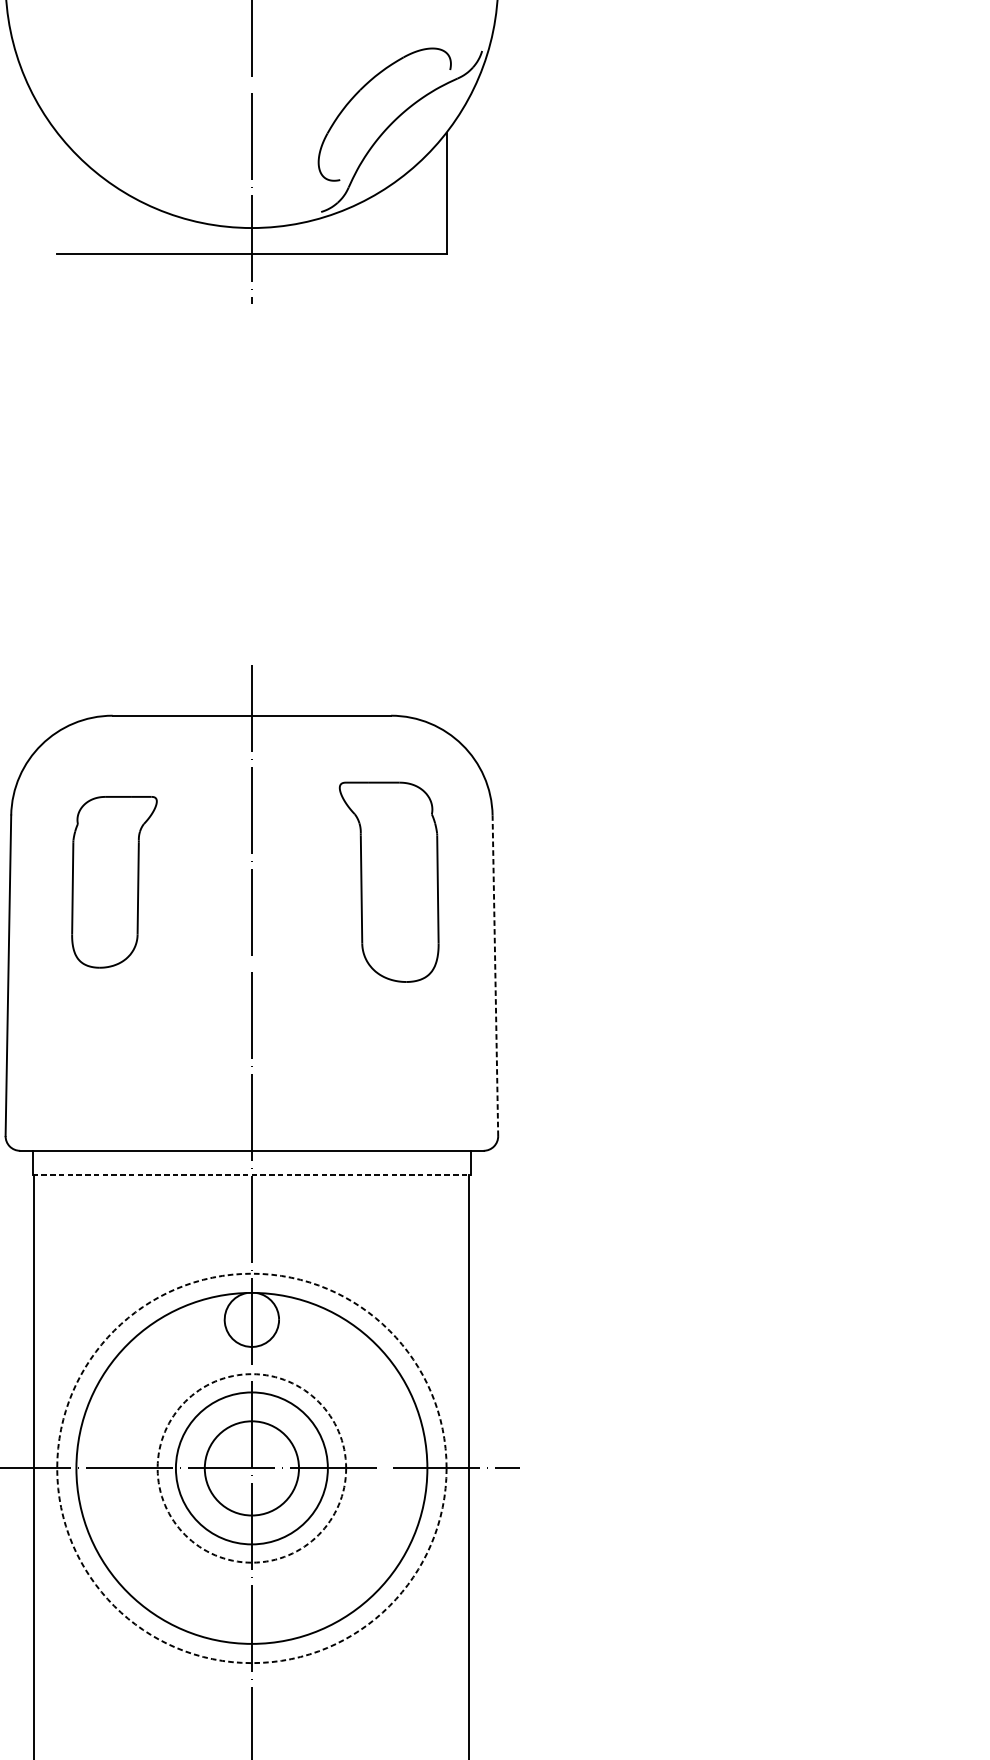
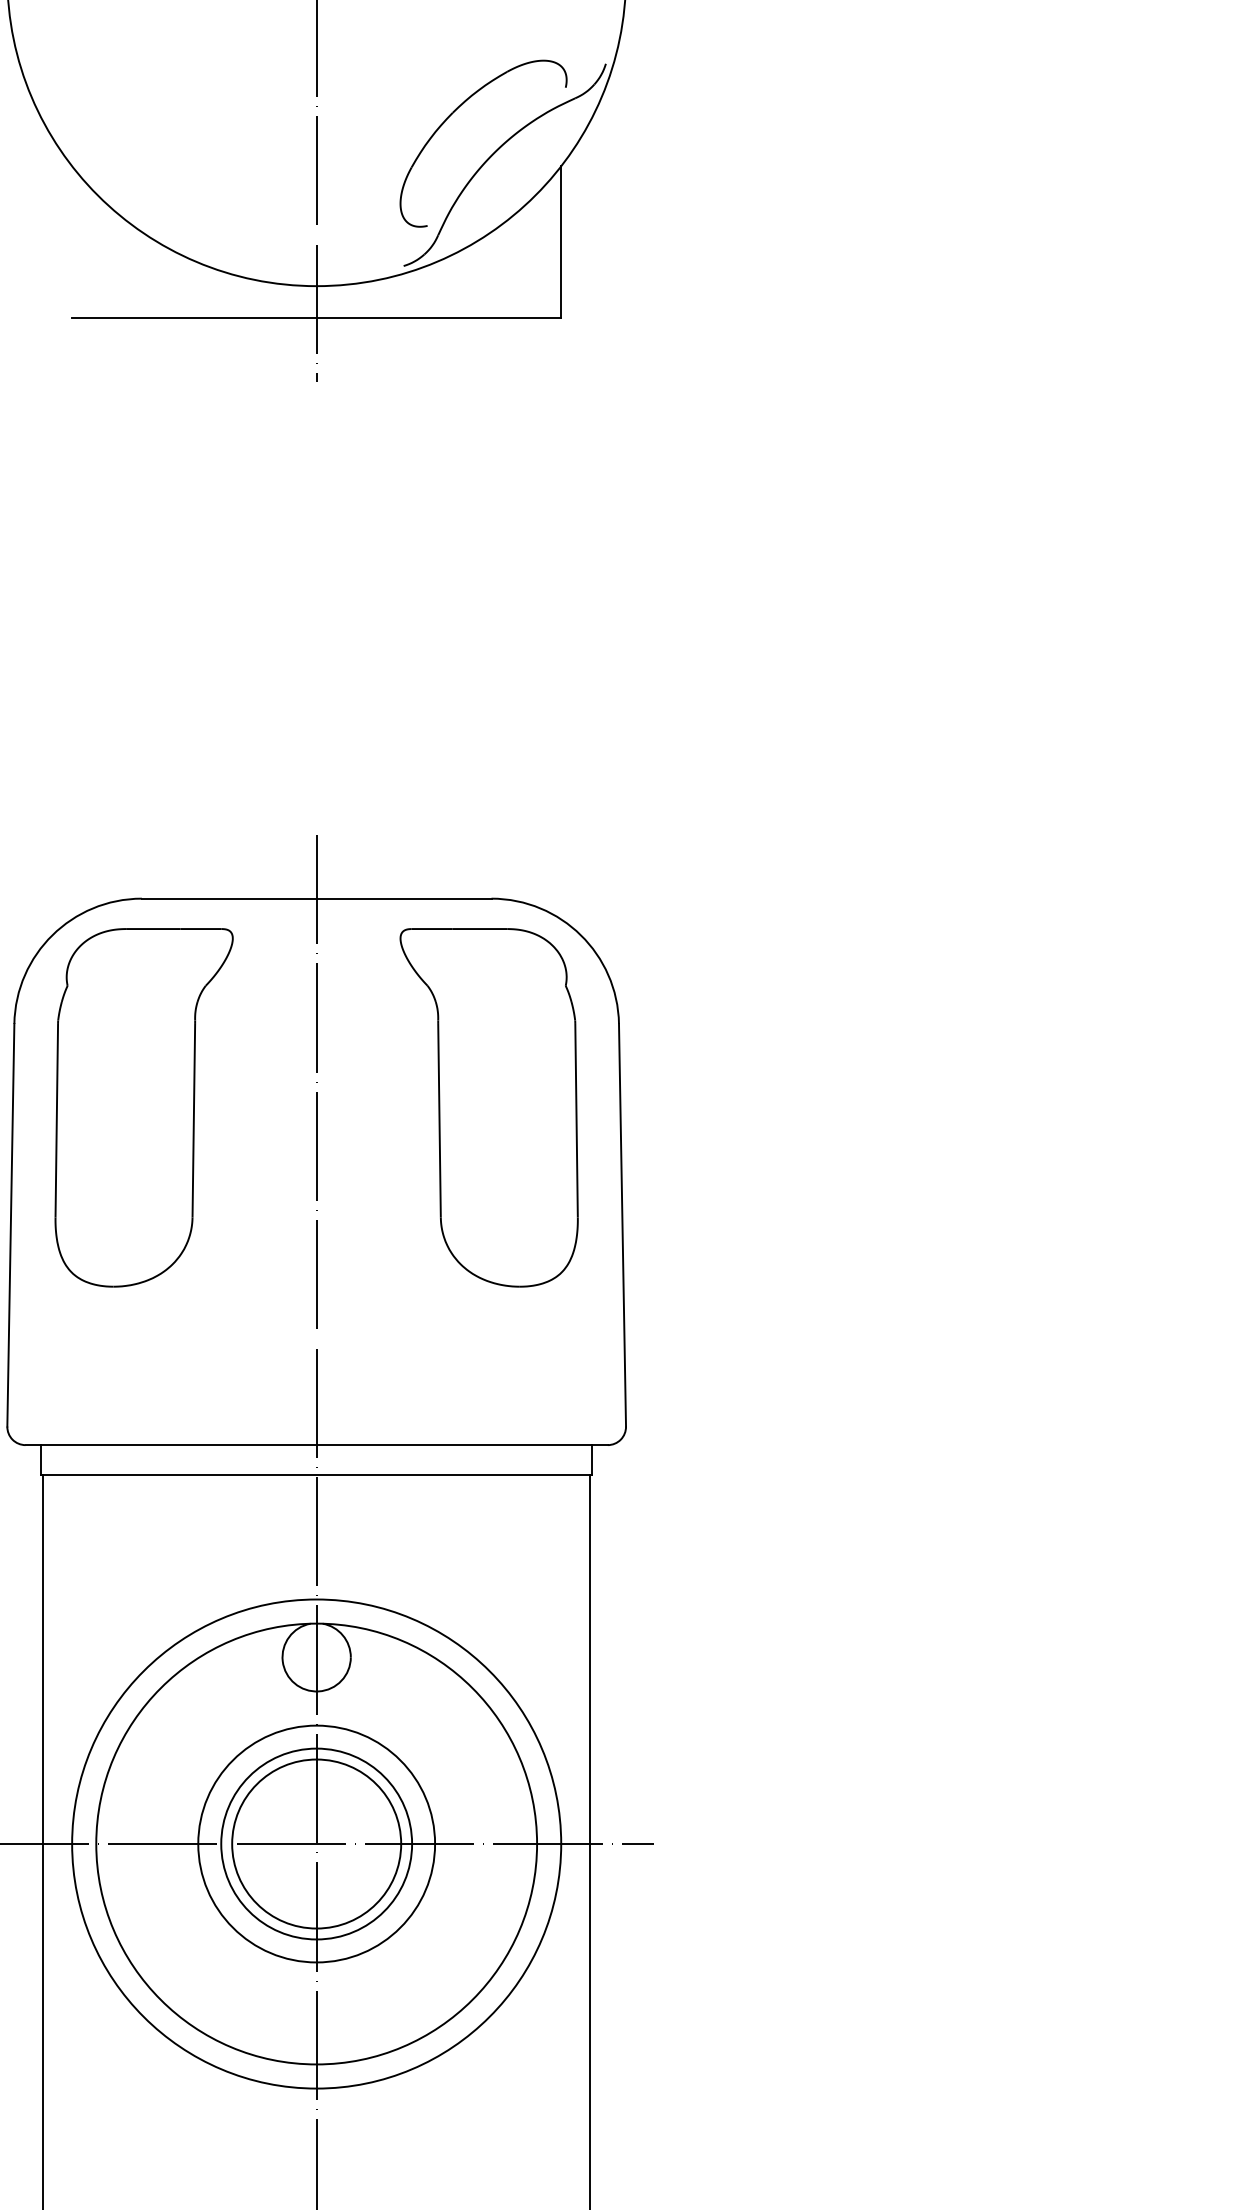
part: (114, 881) -> (143, 1107), size x1.67
part: (388, 881) -> (488, 1107), size x1.43
line: (495, 975) -> (622, 1224), dashed -> solid
line: (251, 1174) -> (316, 1475), dashed -> solid
circle: (251, 1467) -> (316, 1843), dashed -> solid
circle: (251, 1467) -> (316, 1843), dashed -> solid
circle: (251, 1467) -> (316, 1843), size x1.43

